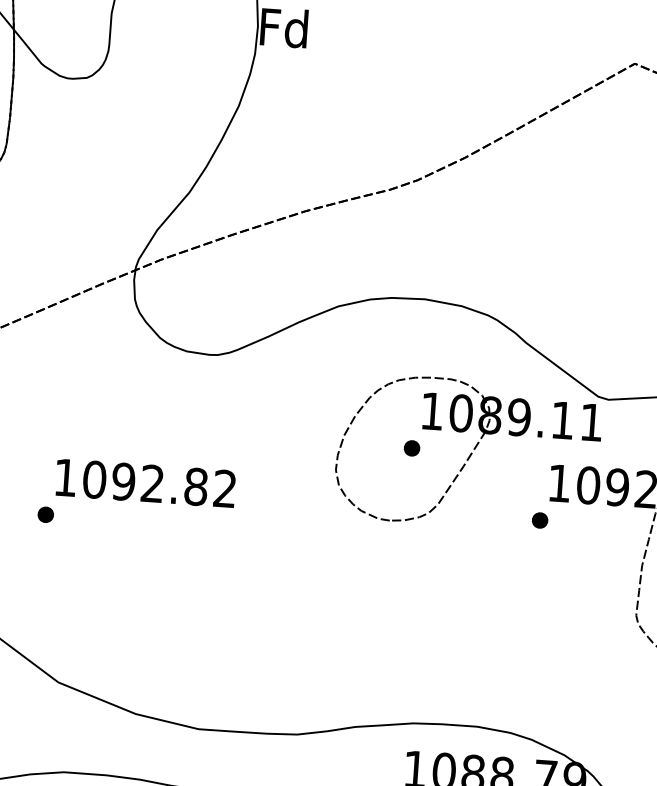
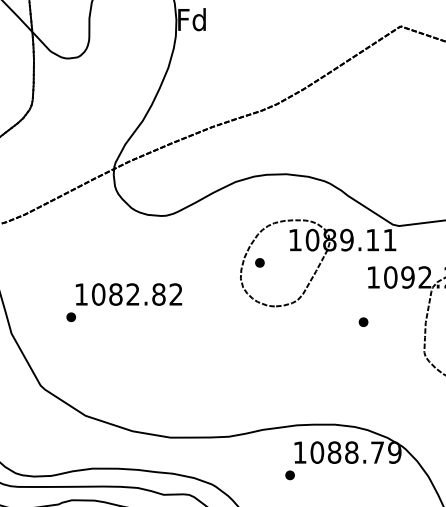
part: (411, 447) -> (259, 262), moved
text: (123, 481) -> (115, 294), 1092.82 -> 1082.82
part: (540, 519) -> (363, 321), moved

